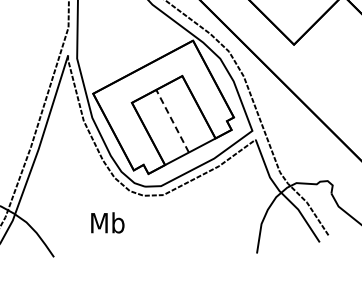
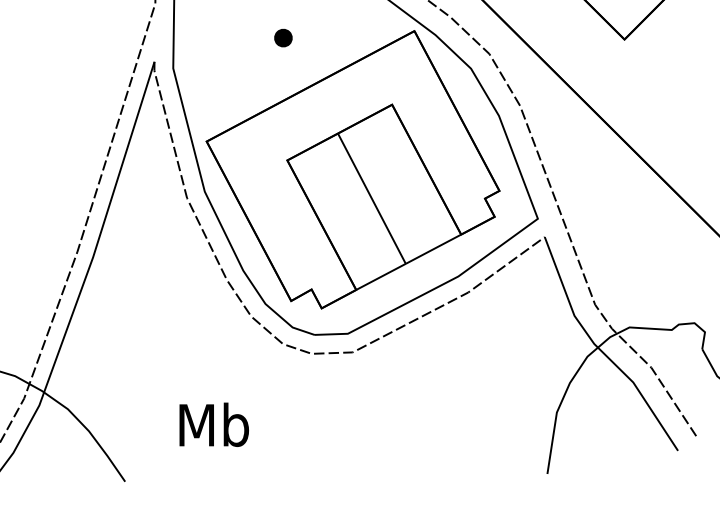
part: (129, 43) -> (282, 36), added
line: (172, 120) -> (371, 197), dashed -> solid
text: (107, 222) -> (213, 423), moved

